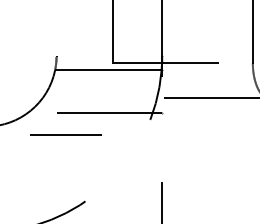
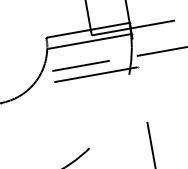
line: (109, 56) -> (88, 30), added
line: (65, 134) -> (80, 65), moved

